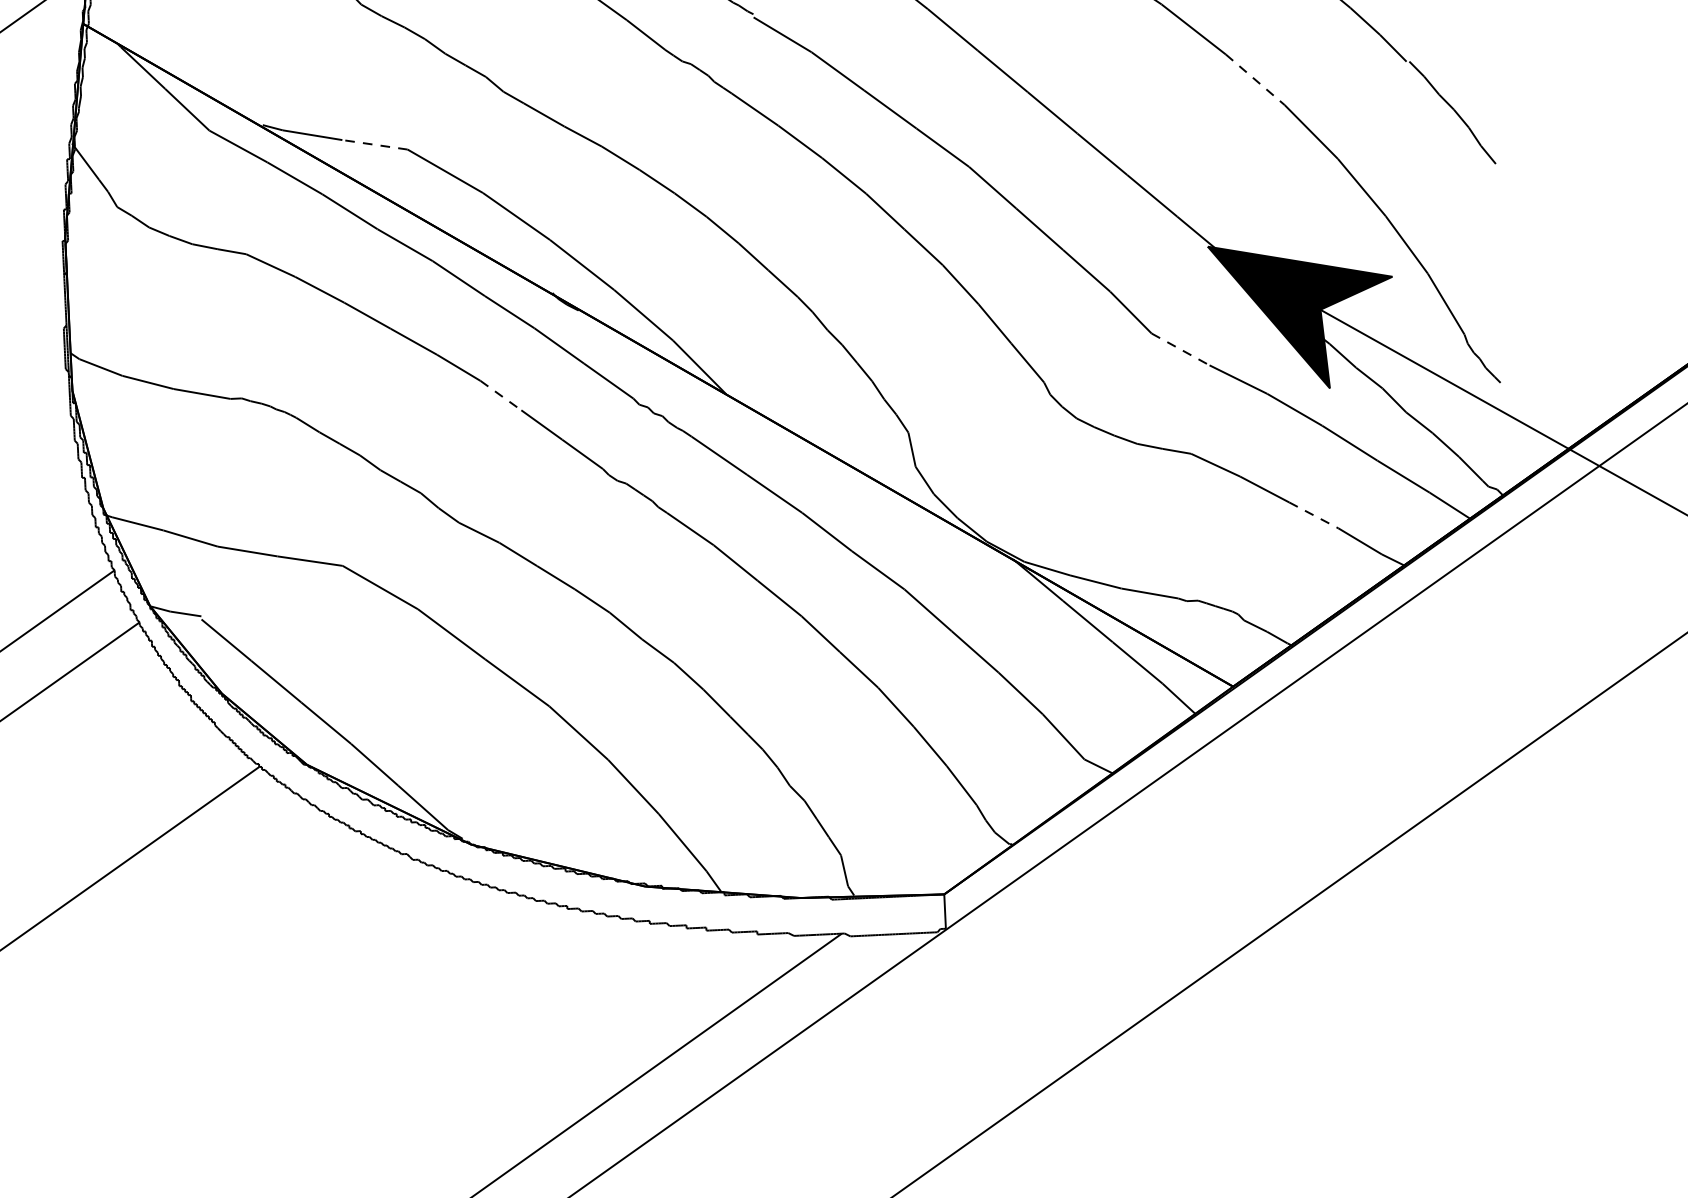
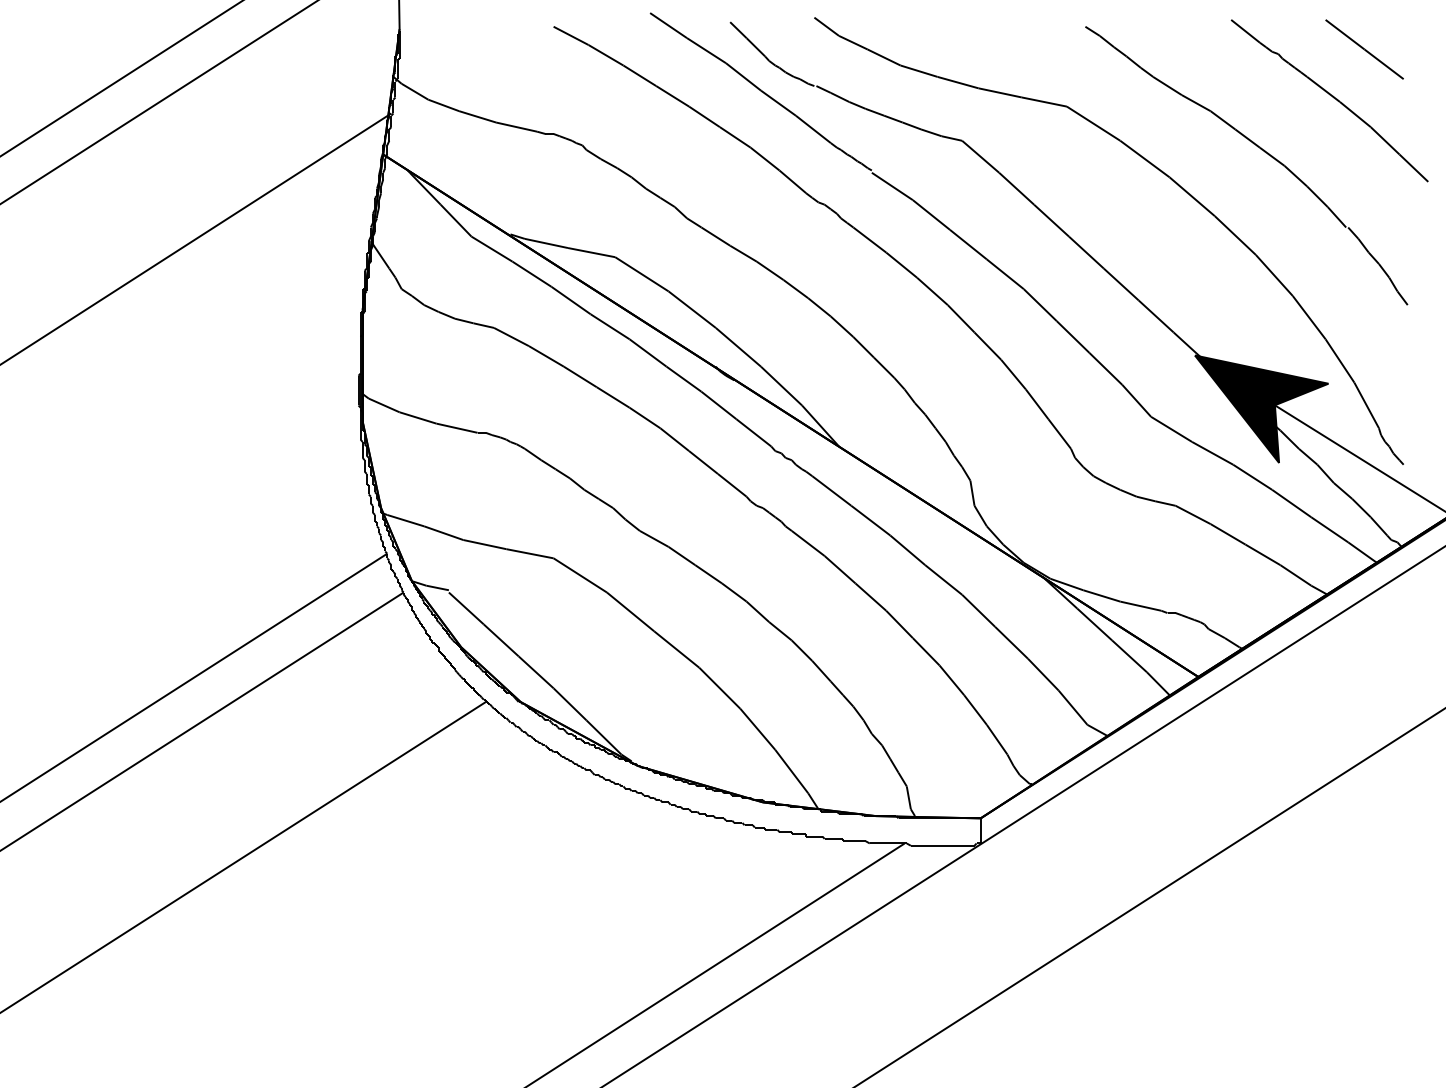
line: (1255, 79) -> (1235, 235), dashed -> solid
line: (374, 144) -> (591, 252), dashed -> solid
line: (1181, 349) -> (1172, 429), dashed -> solid
line: (501, 395) -> (675, 439), dashed -> solid
line: (1314, 516) -> (1263, 555), dashed -> solid

